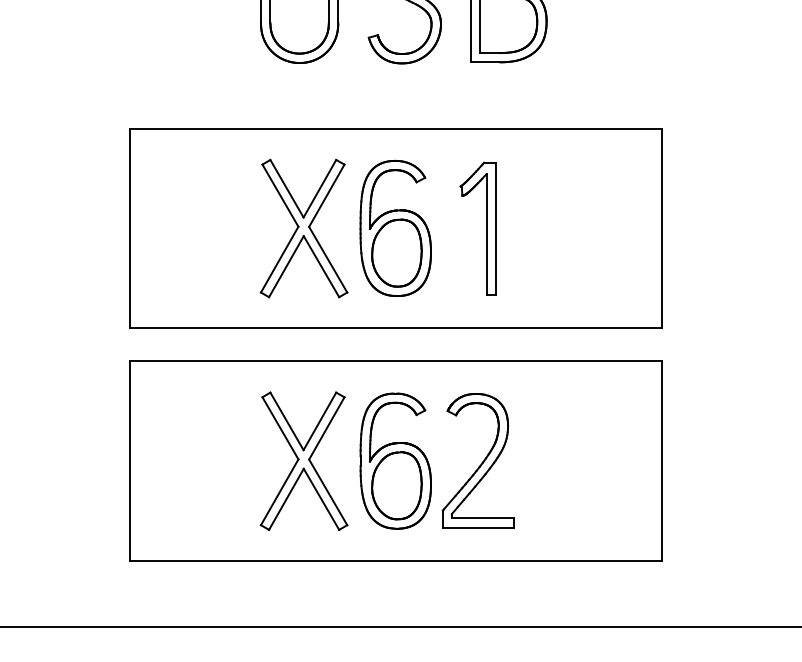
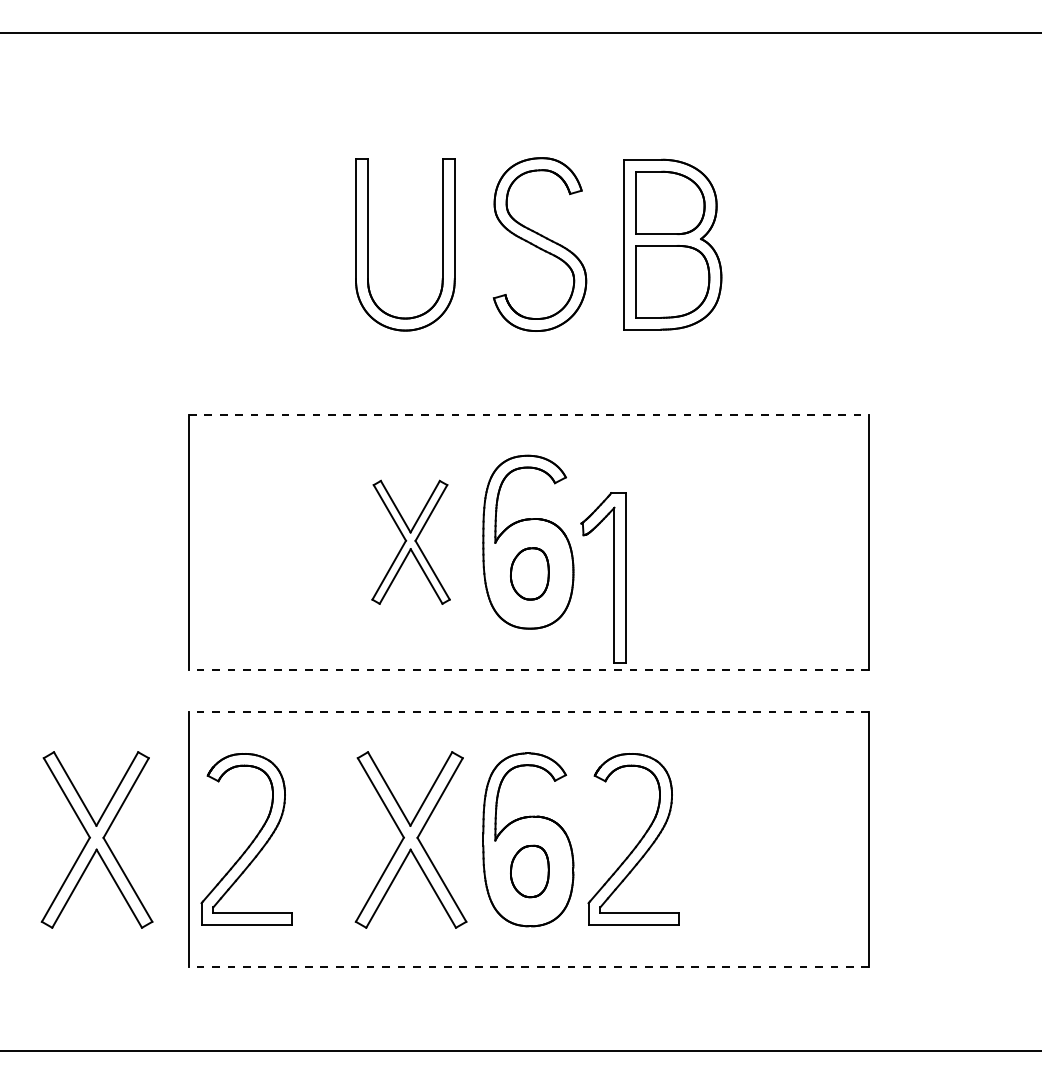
line: (396, 128) -> (529, 414), solid -> dashed
part: (303, 228) -> (410, 542), size x0.7
part: (485, 228) -> (613, 577), moved
part: (396, 252) -> (529, 573), size x0.6
line: (395, 327) -> (528, 669), solid -> dashed
line: (395, 361) -> (528, 712), solid -> dashed
part: (58, 460) -> (96, 839), added
part: (175, 460) -> (246, 839), added
part: (396, 485) -> (529, 871), size x0.6
line: (395, 560) -> (528, 967), solid -> dashed

